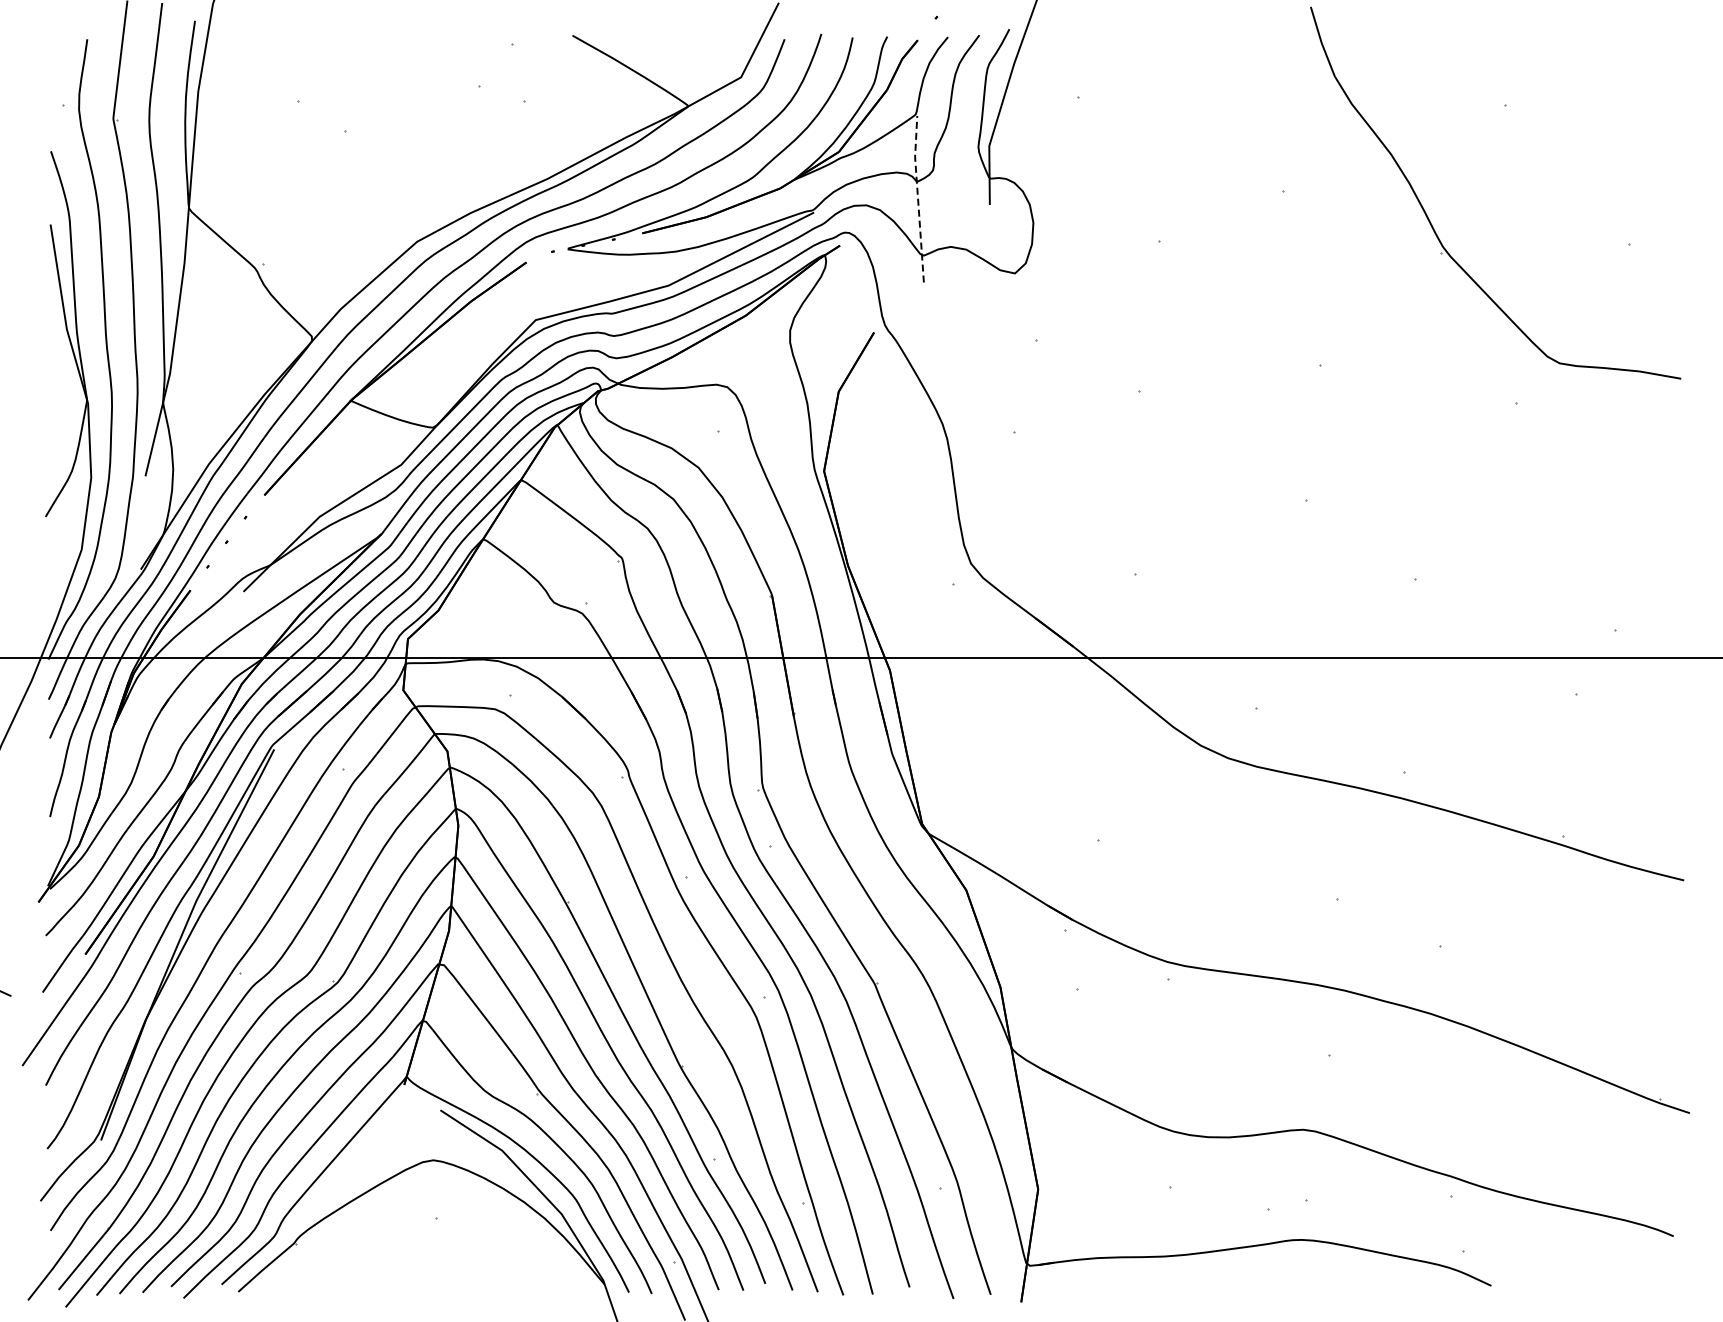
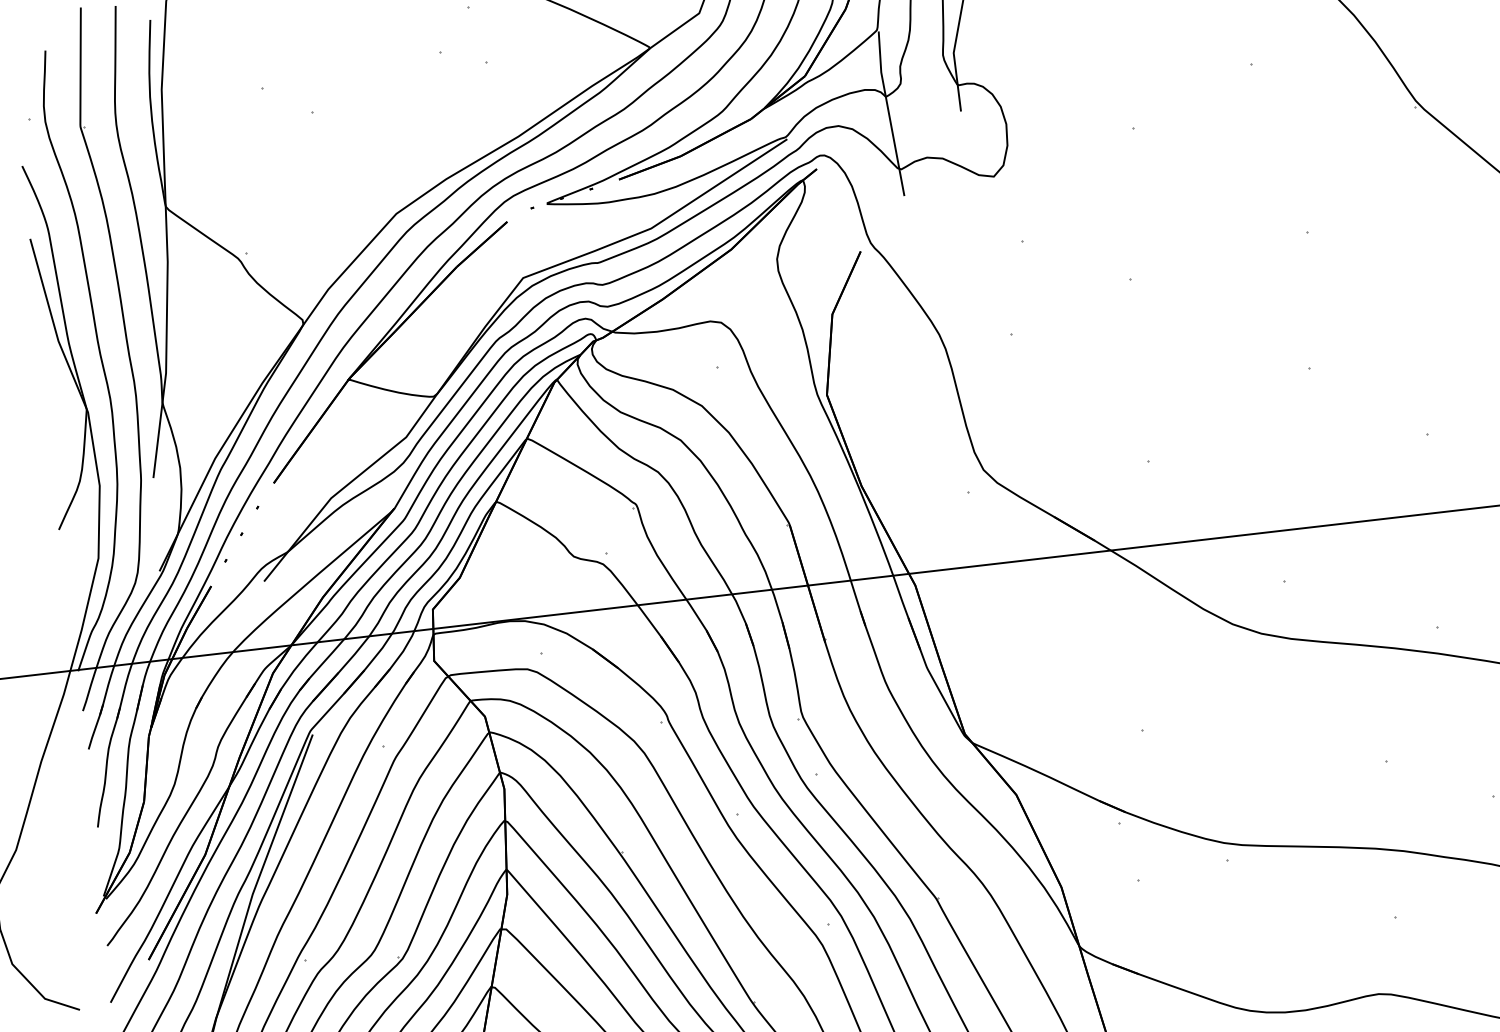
line: (917, 197) -> (888, 112), dashed -> solid

